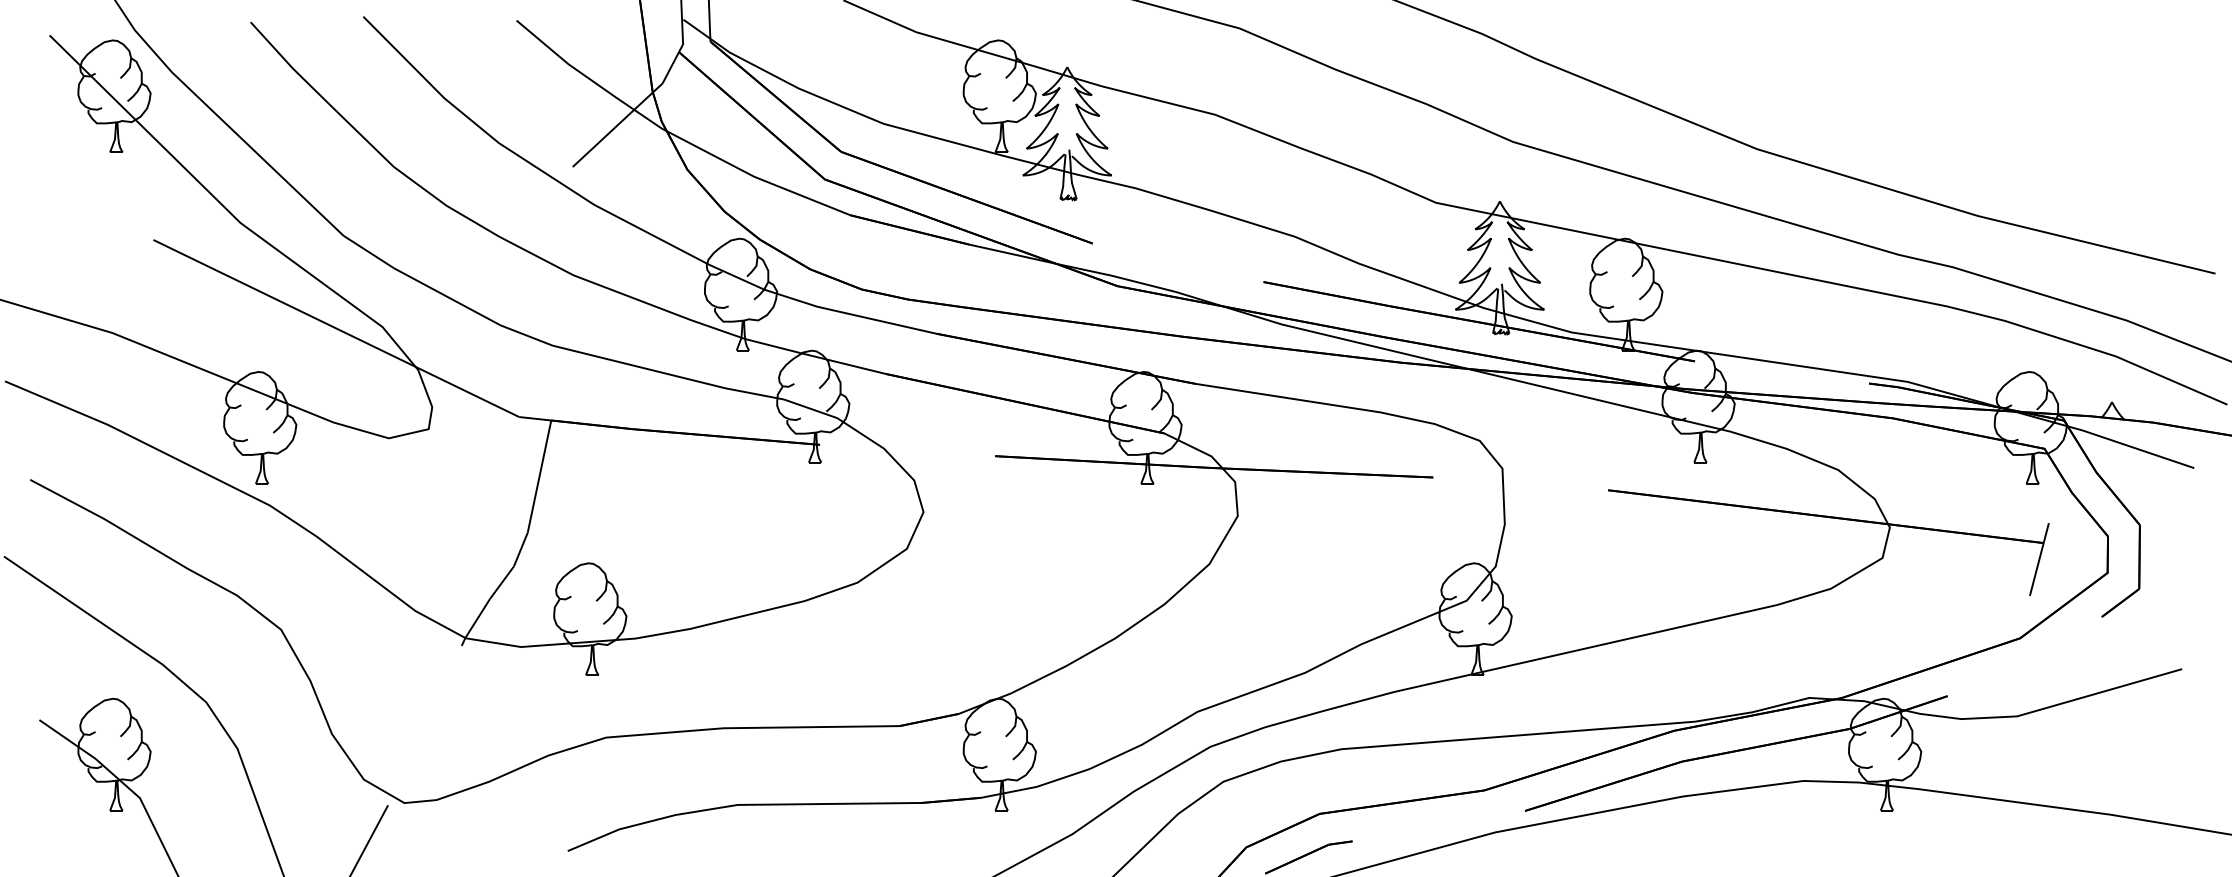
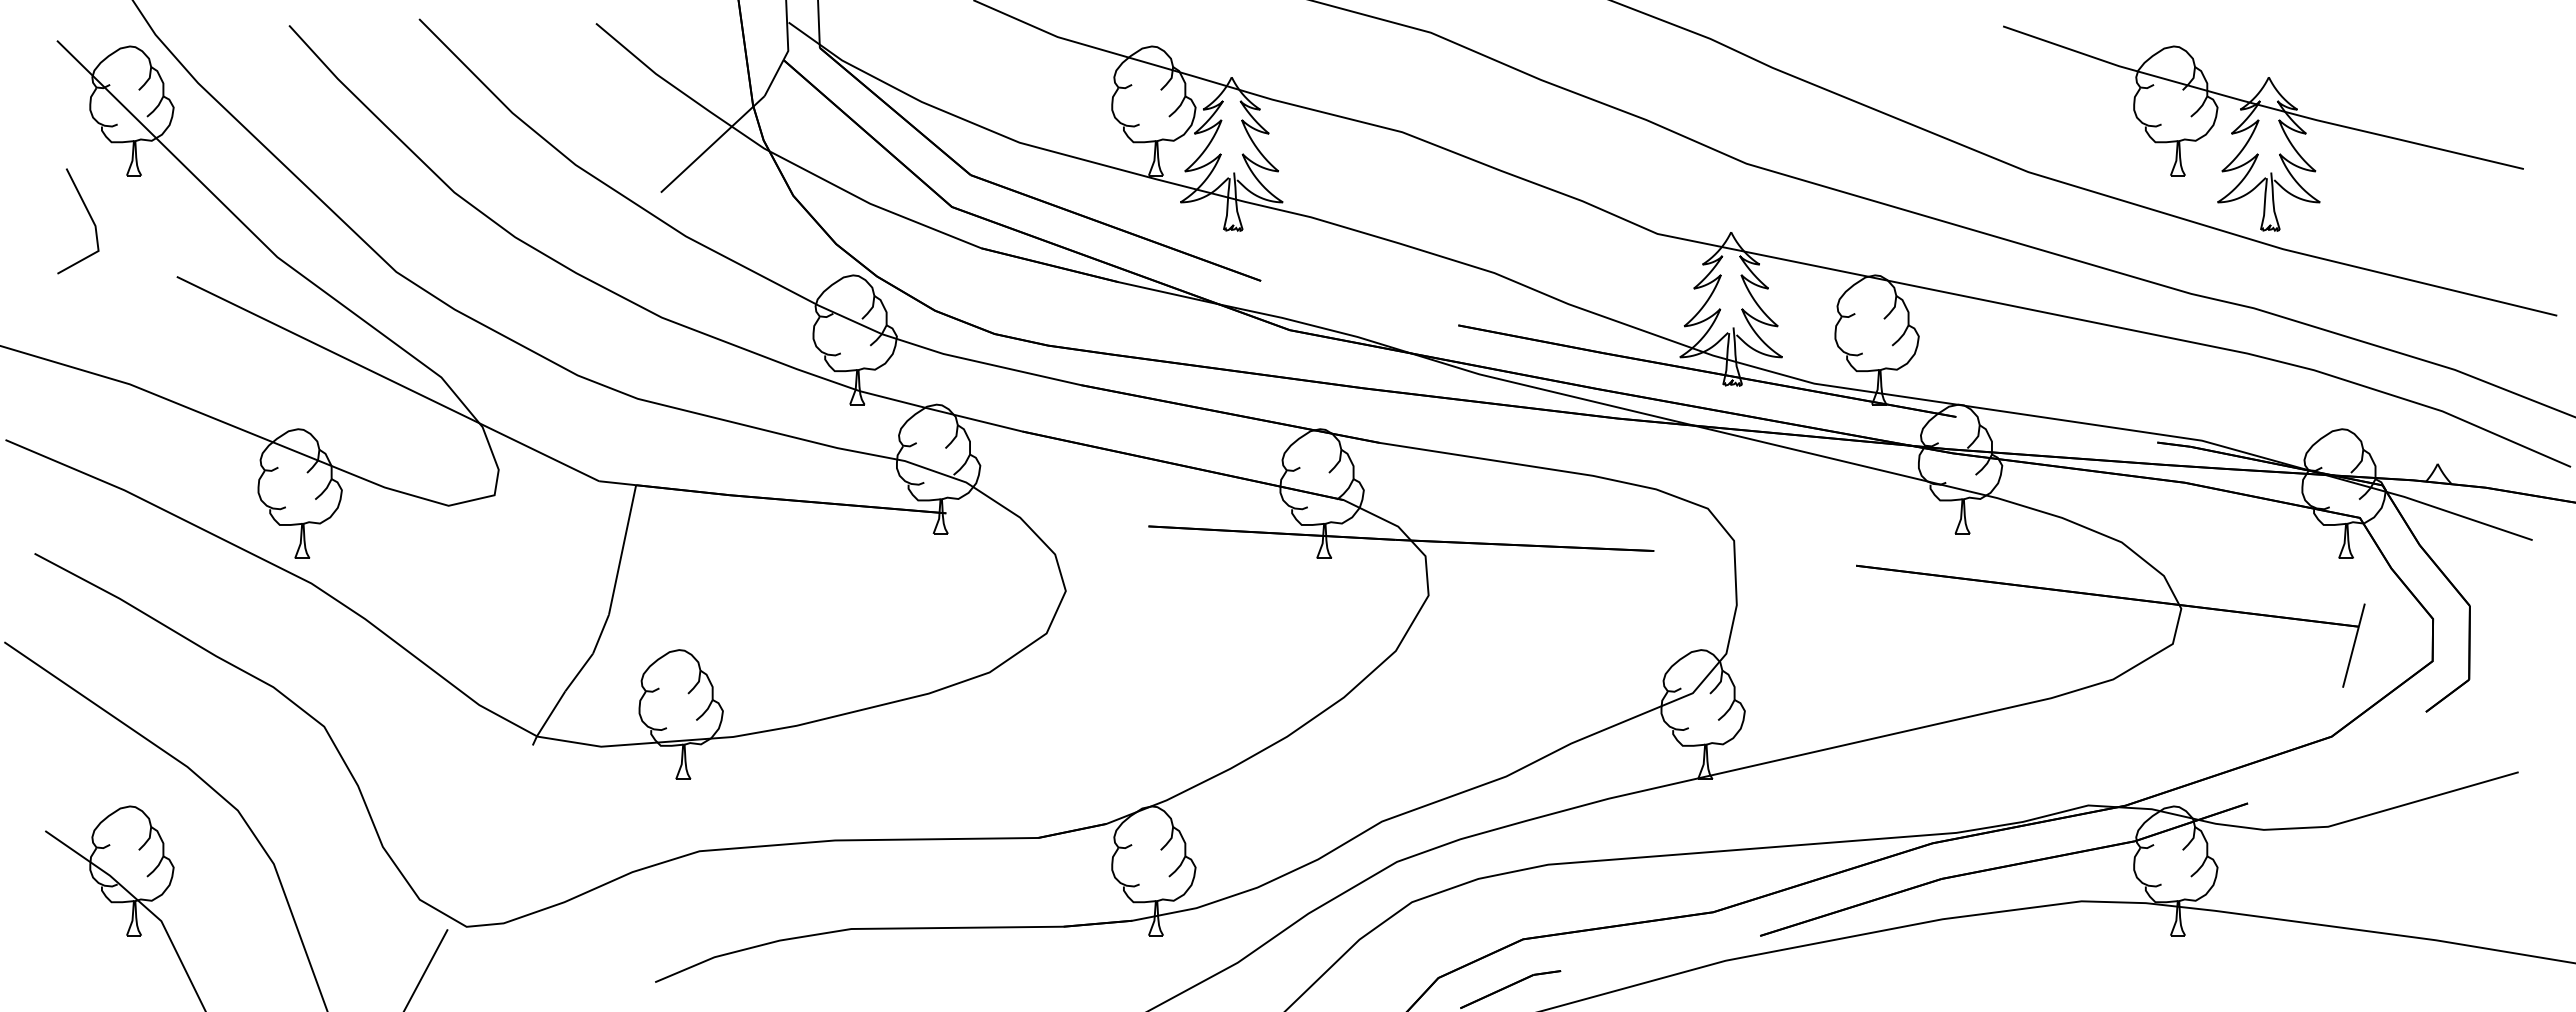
part: (1961, 111) -> (2263, 128), added
line: (77, 187) -> (89, 216), added

